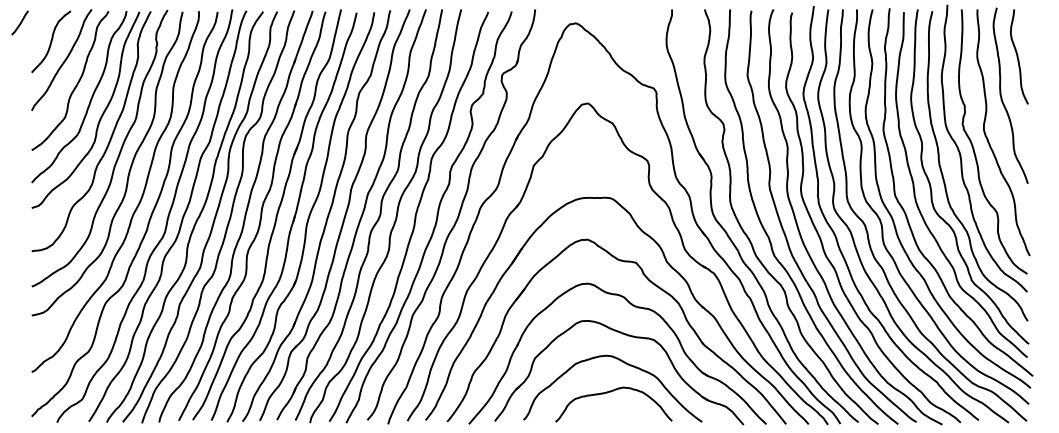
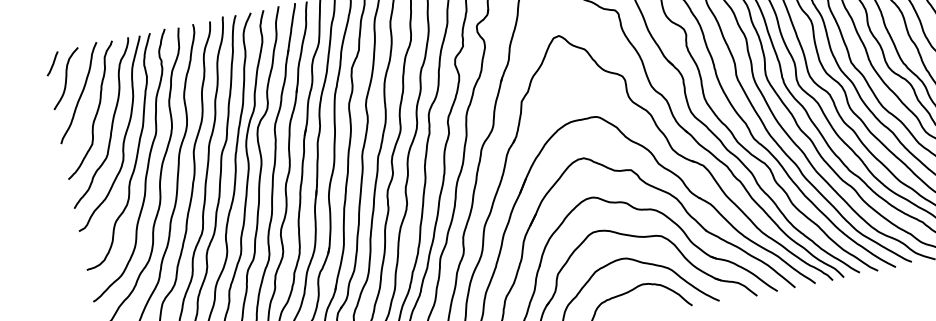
curve: (20, 22) -> (52, 63), moved

